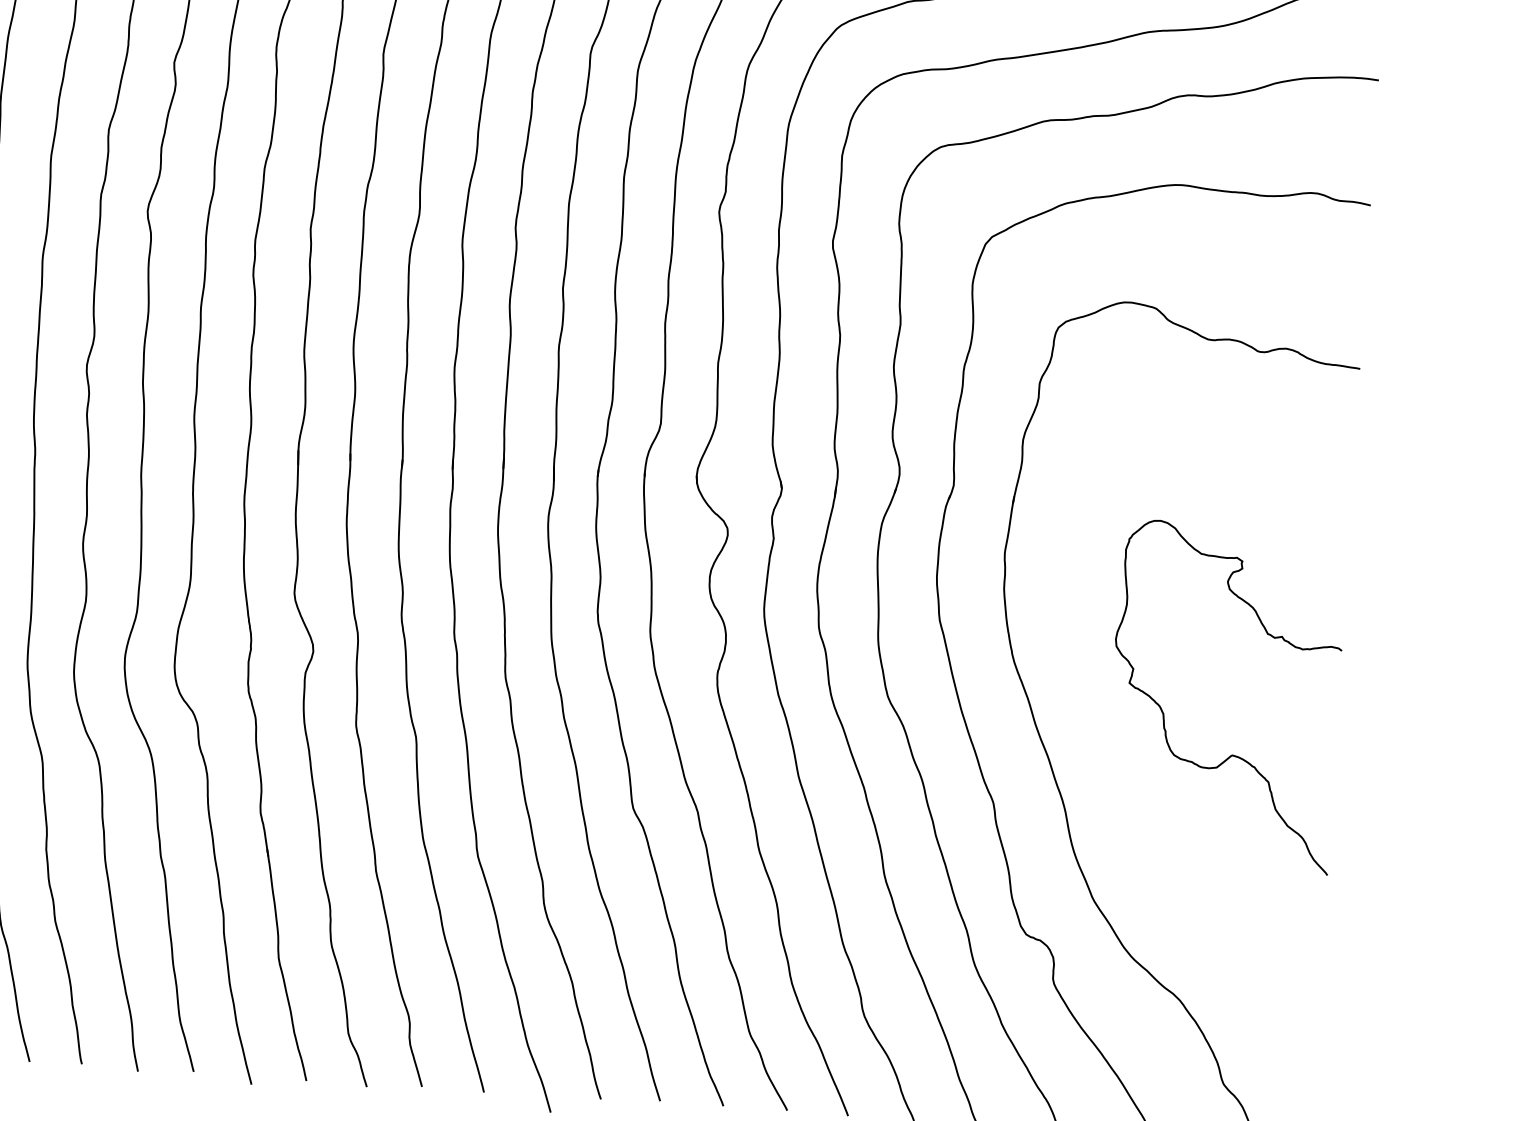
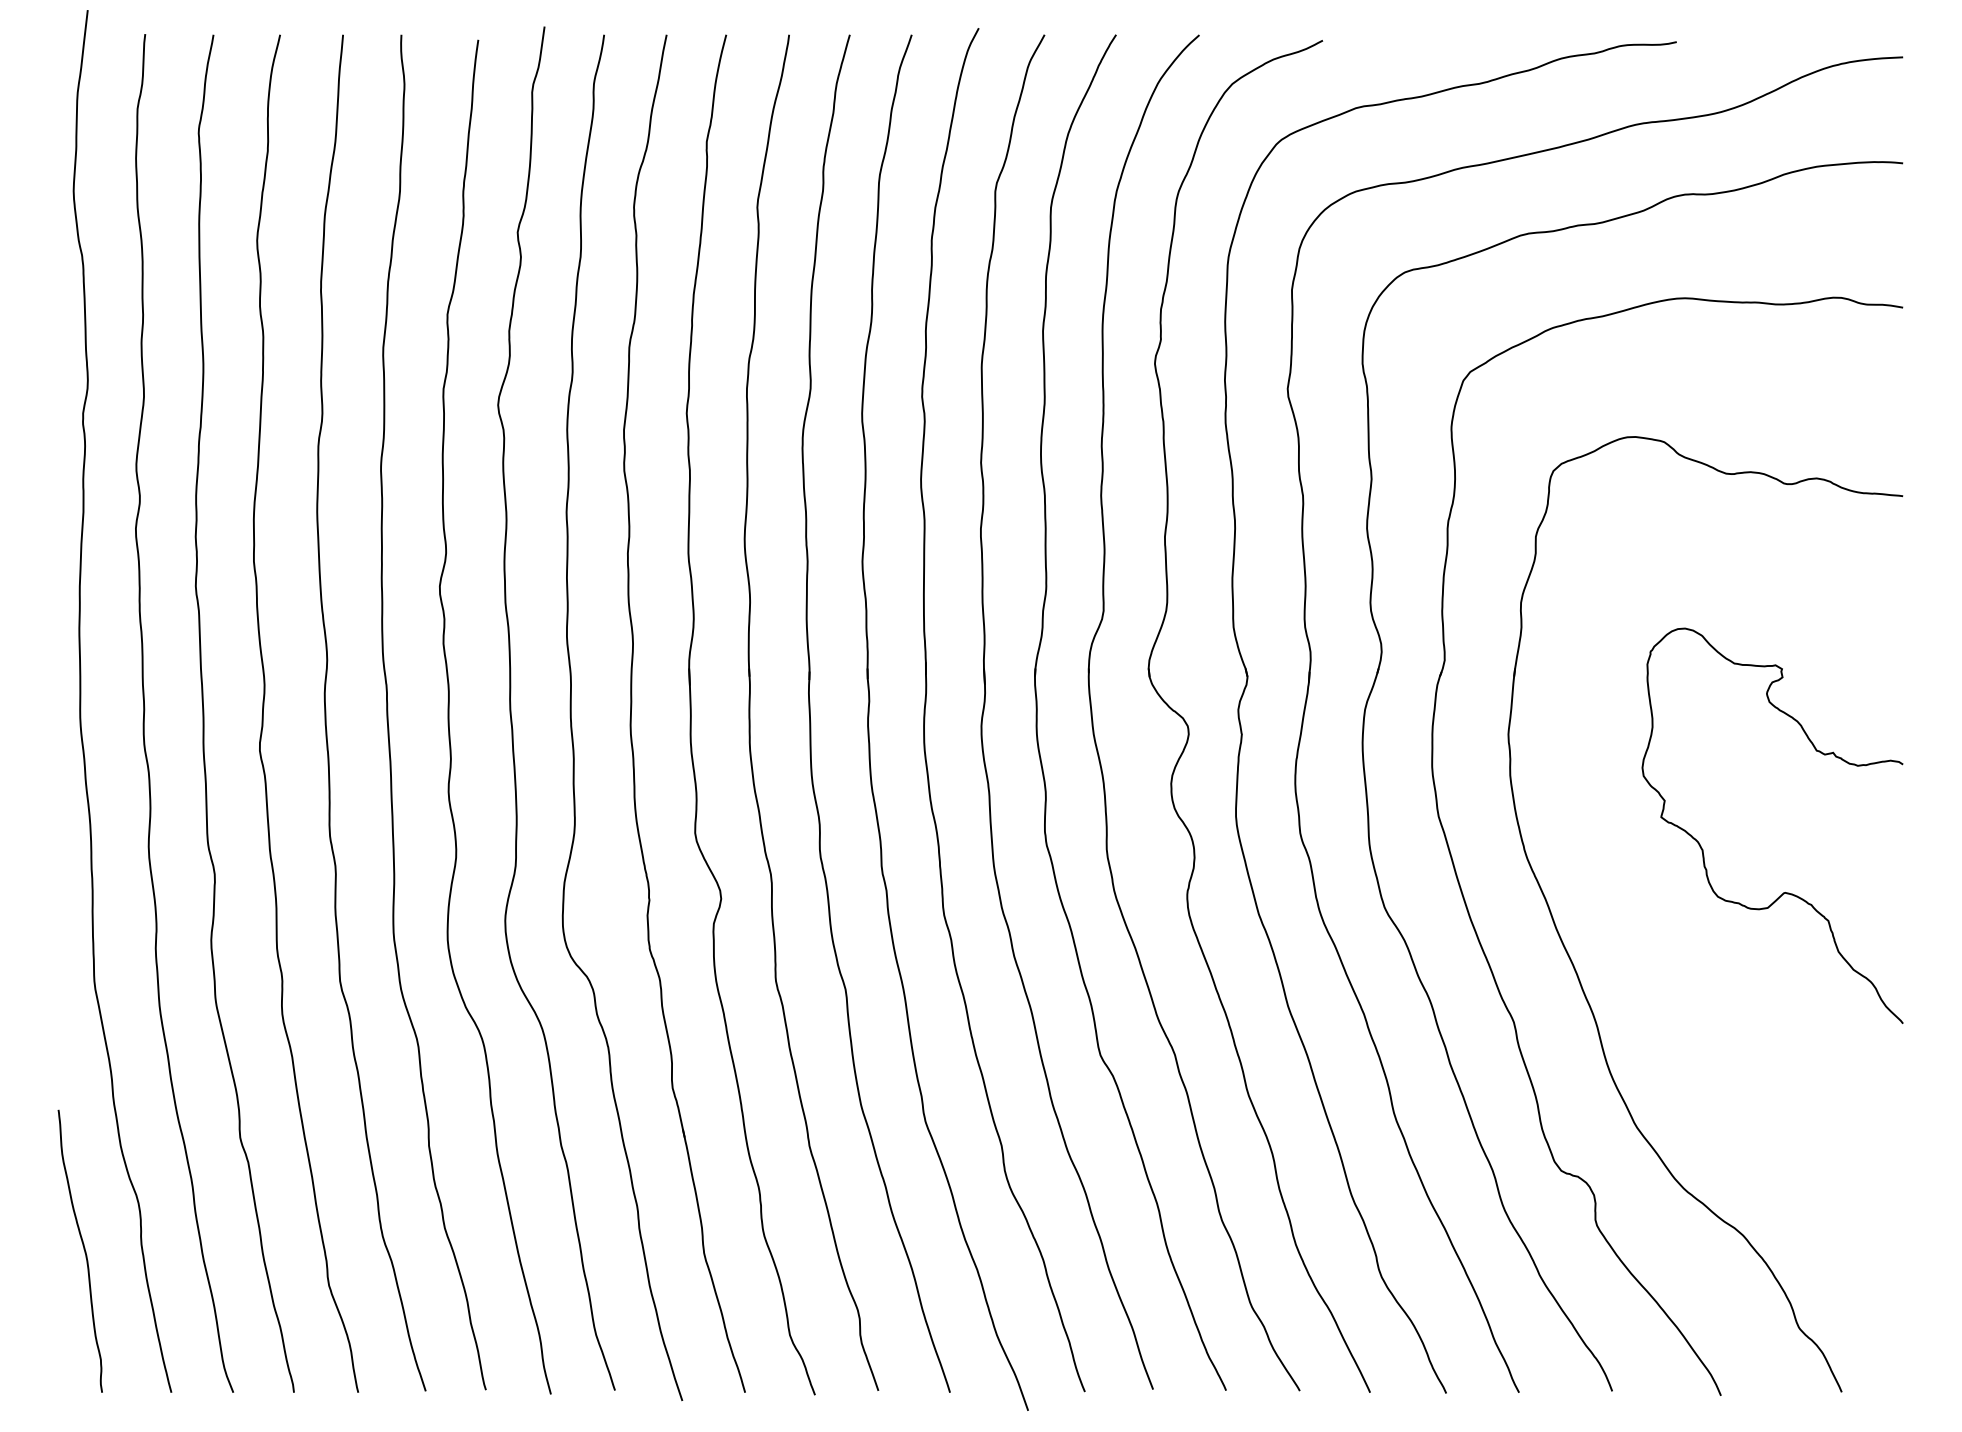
curve: (1231, 755) -> (1783, 892), moved

